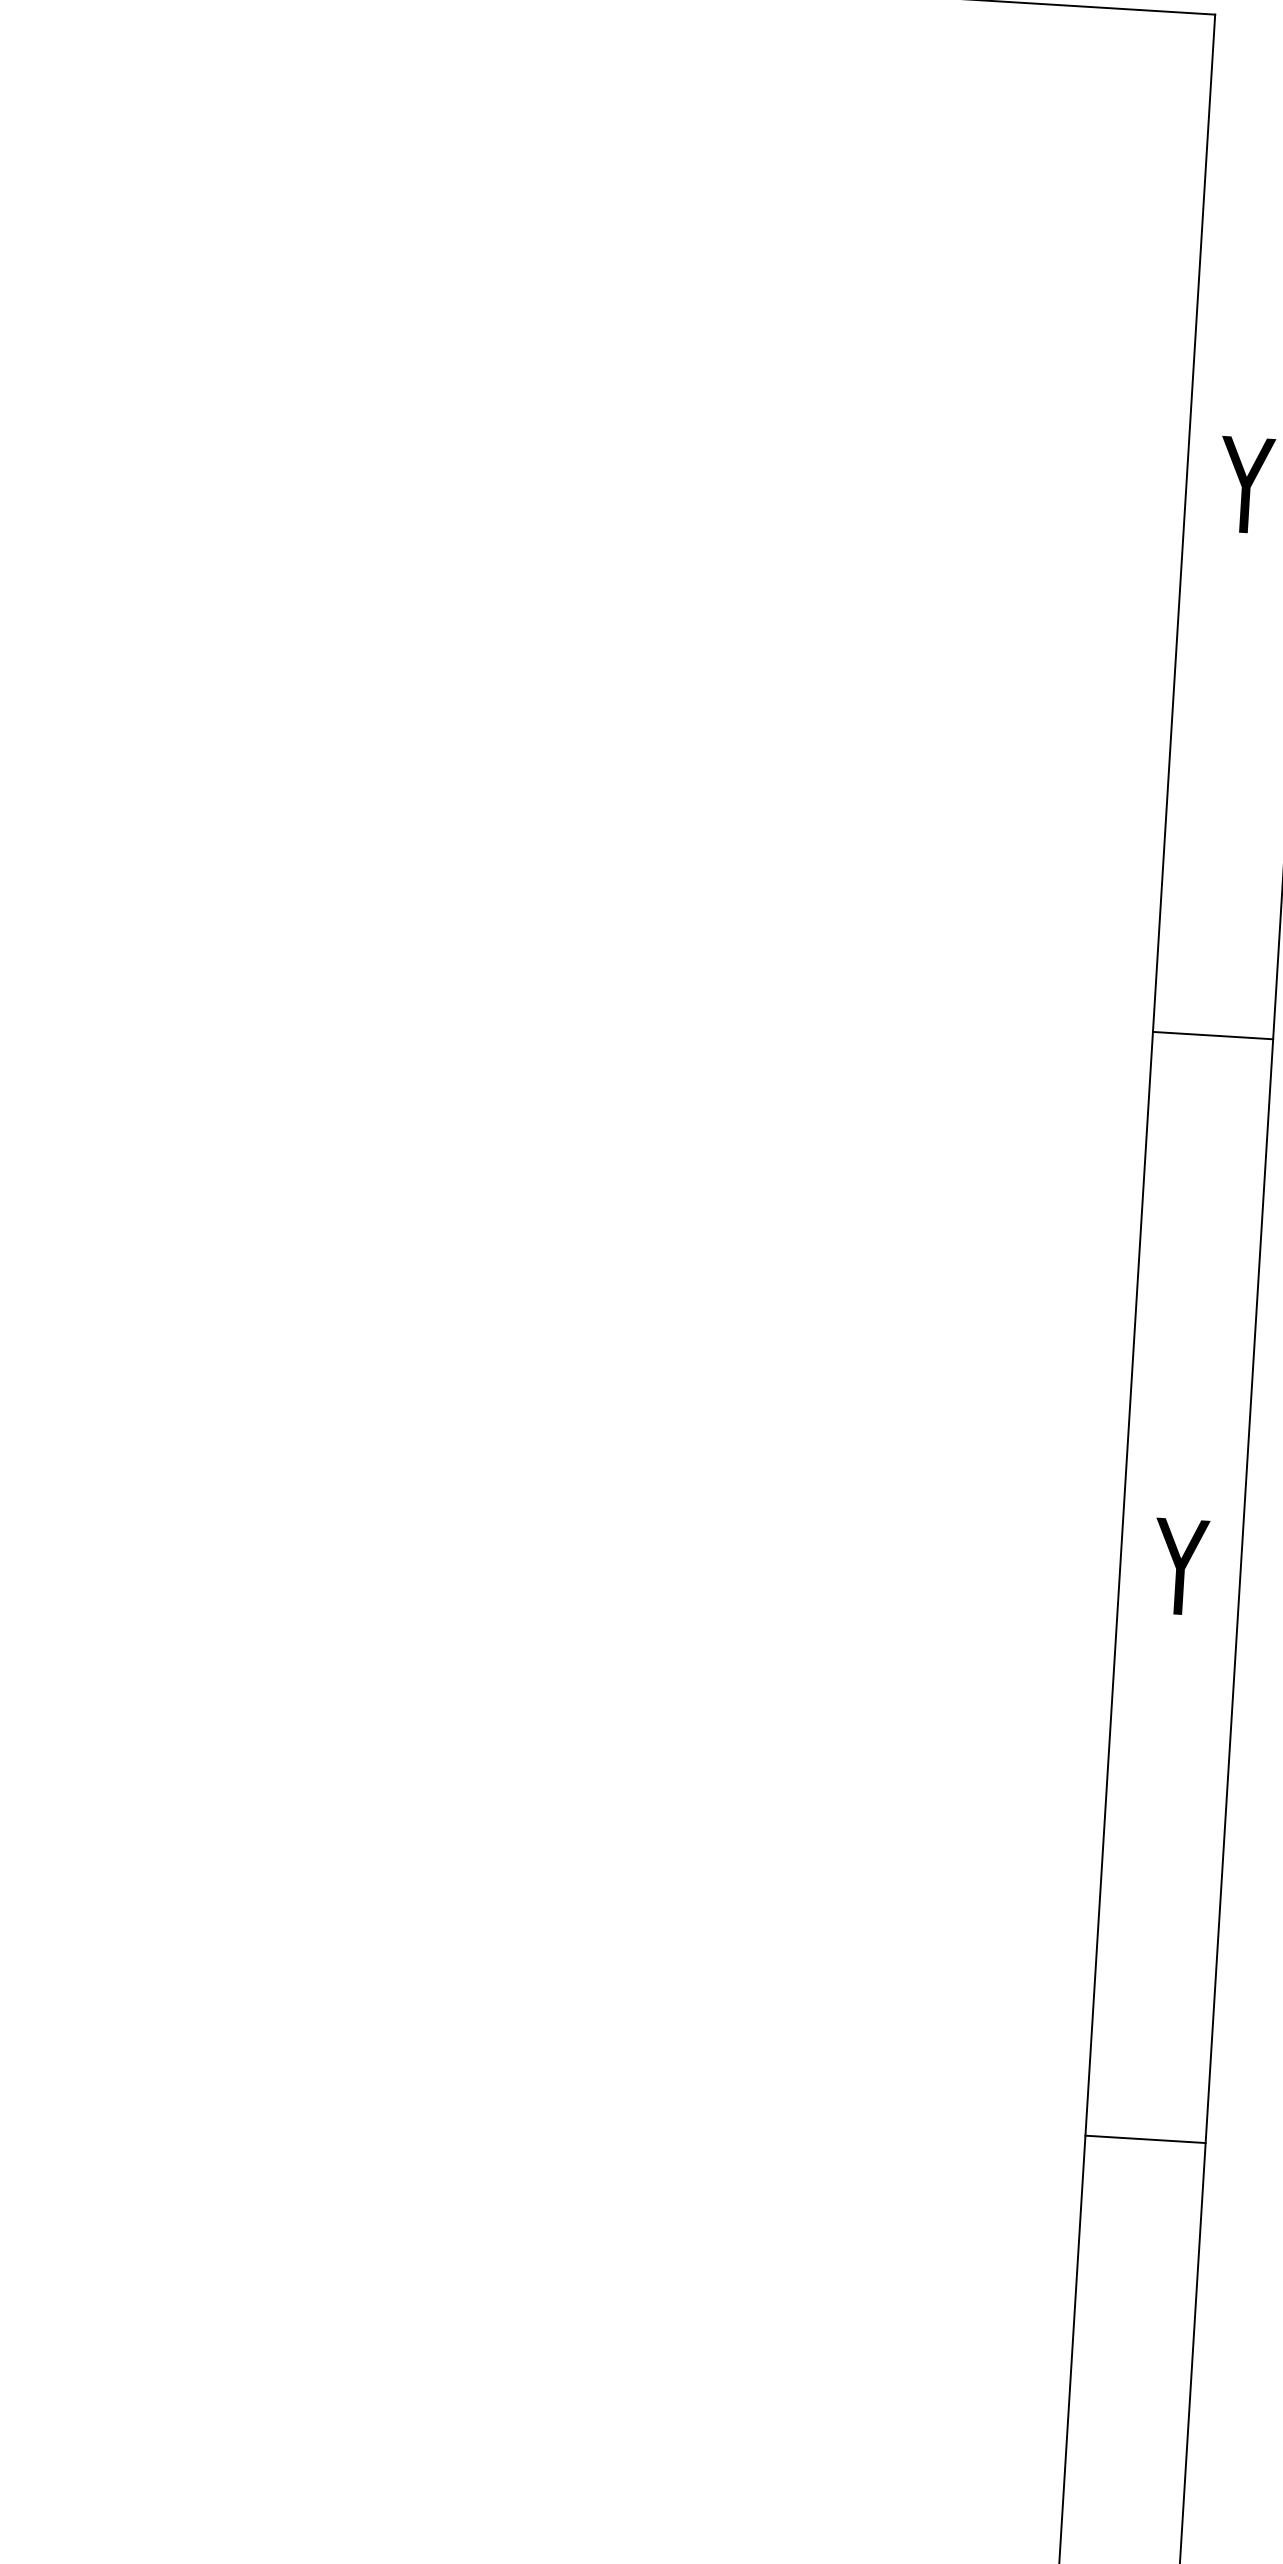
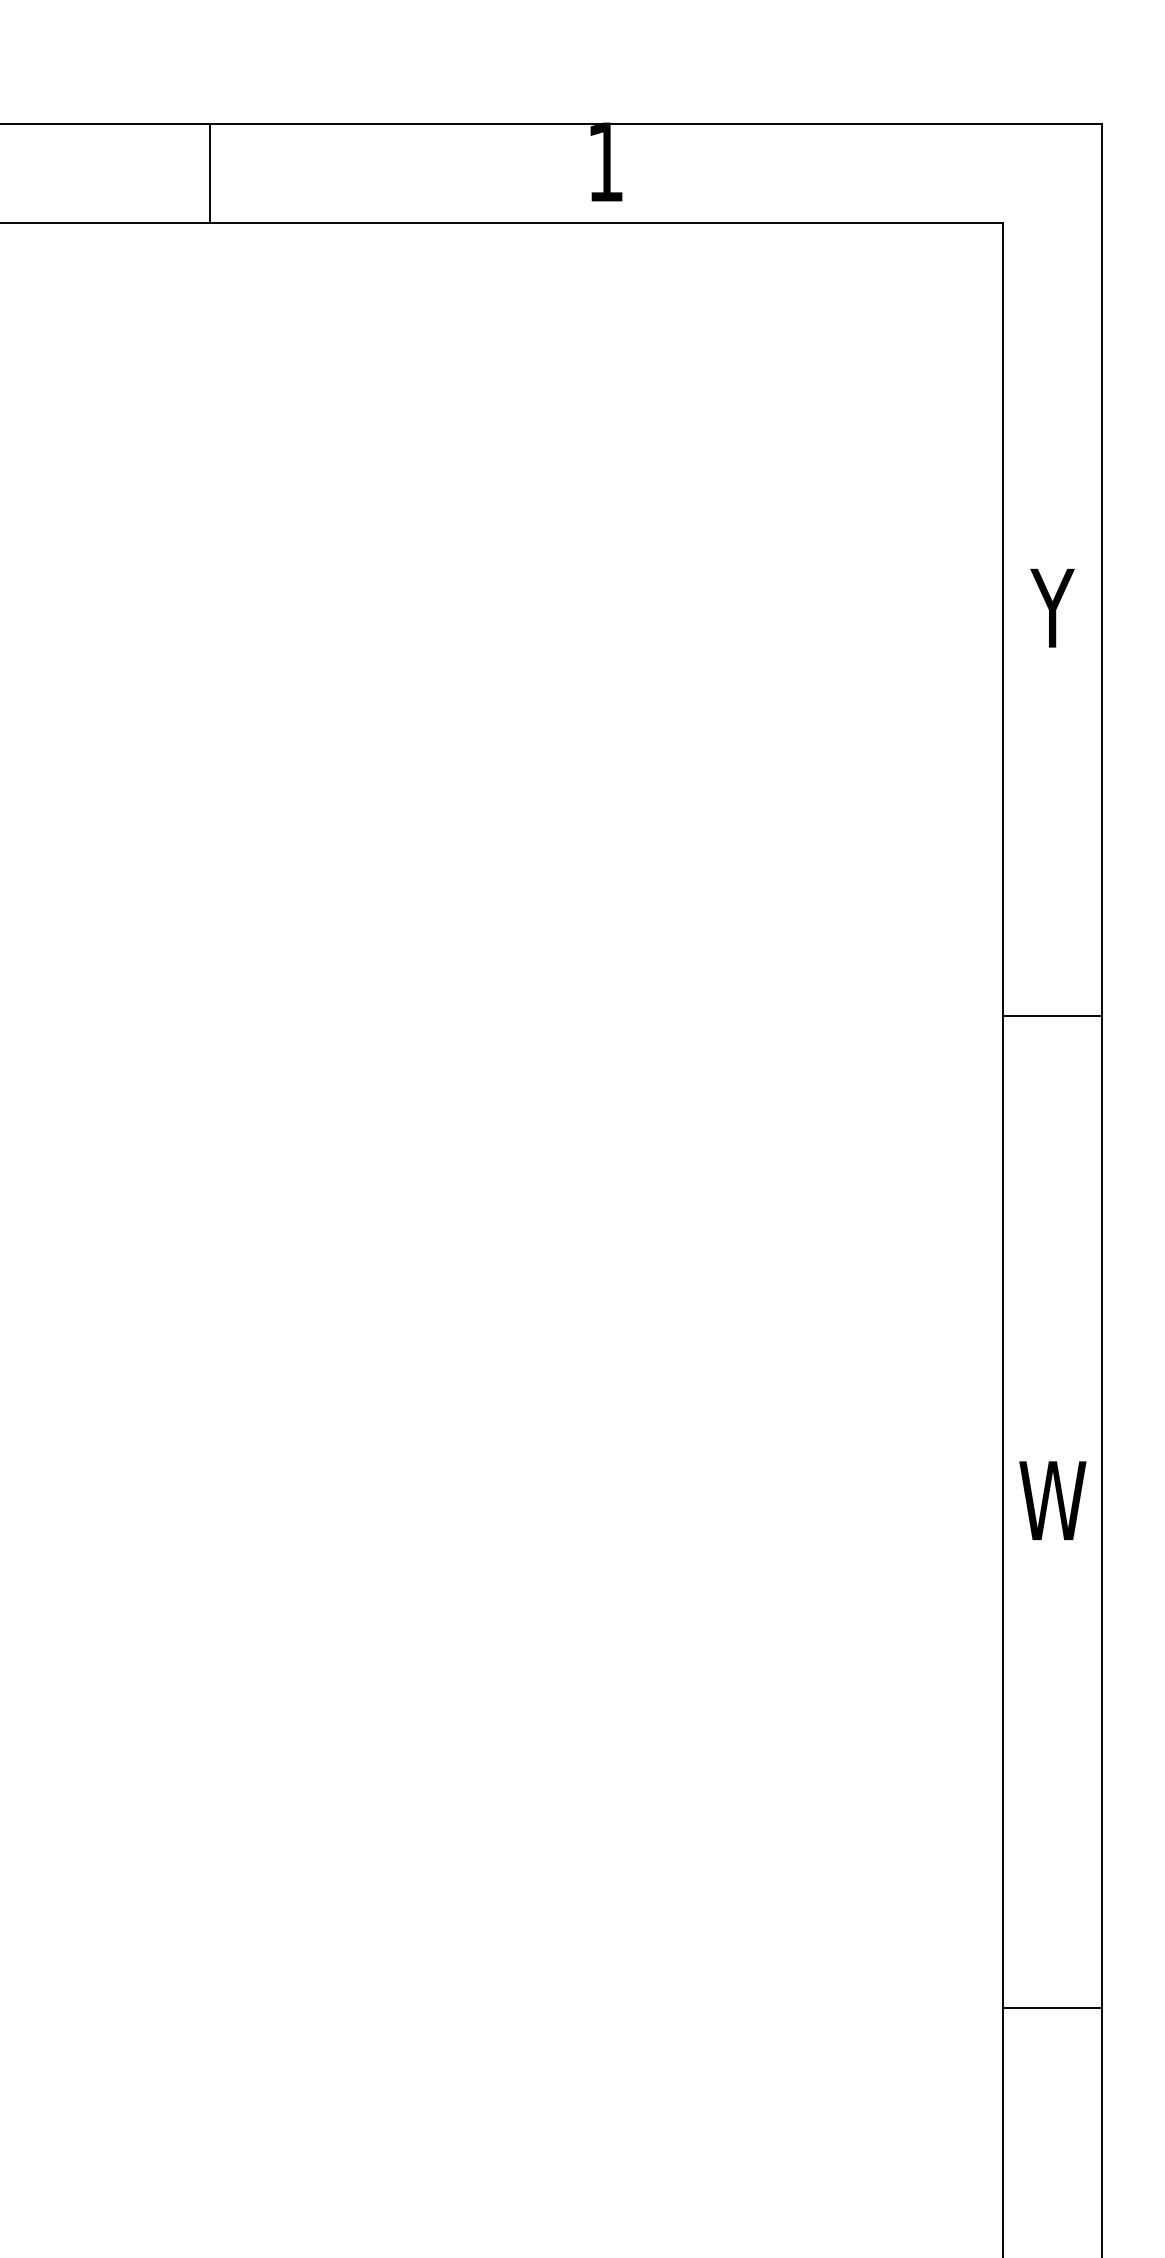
line: (1212, 1035) -> (1052, 1016), moved
text: (1180, 1566) -> (1052, 1500), Y -> W
line: (1145, 2138) -> (1052, 2007), moved

